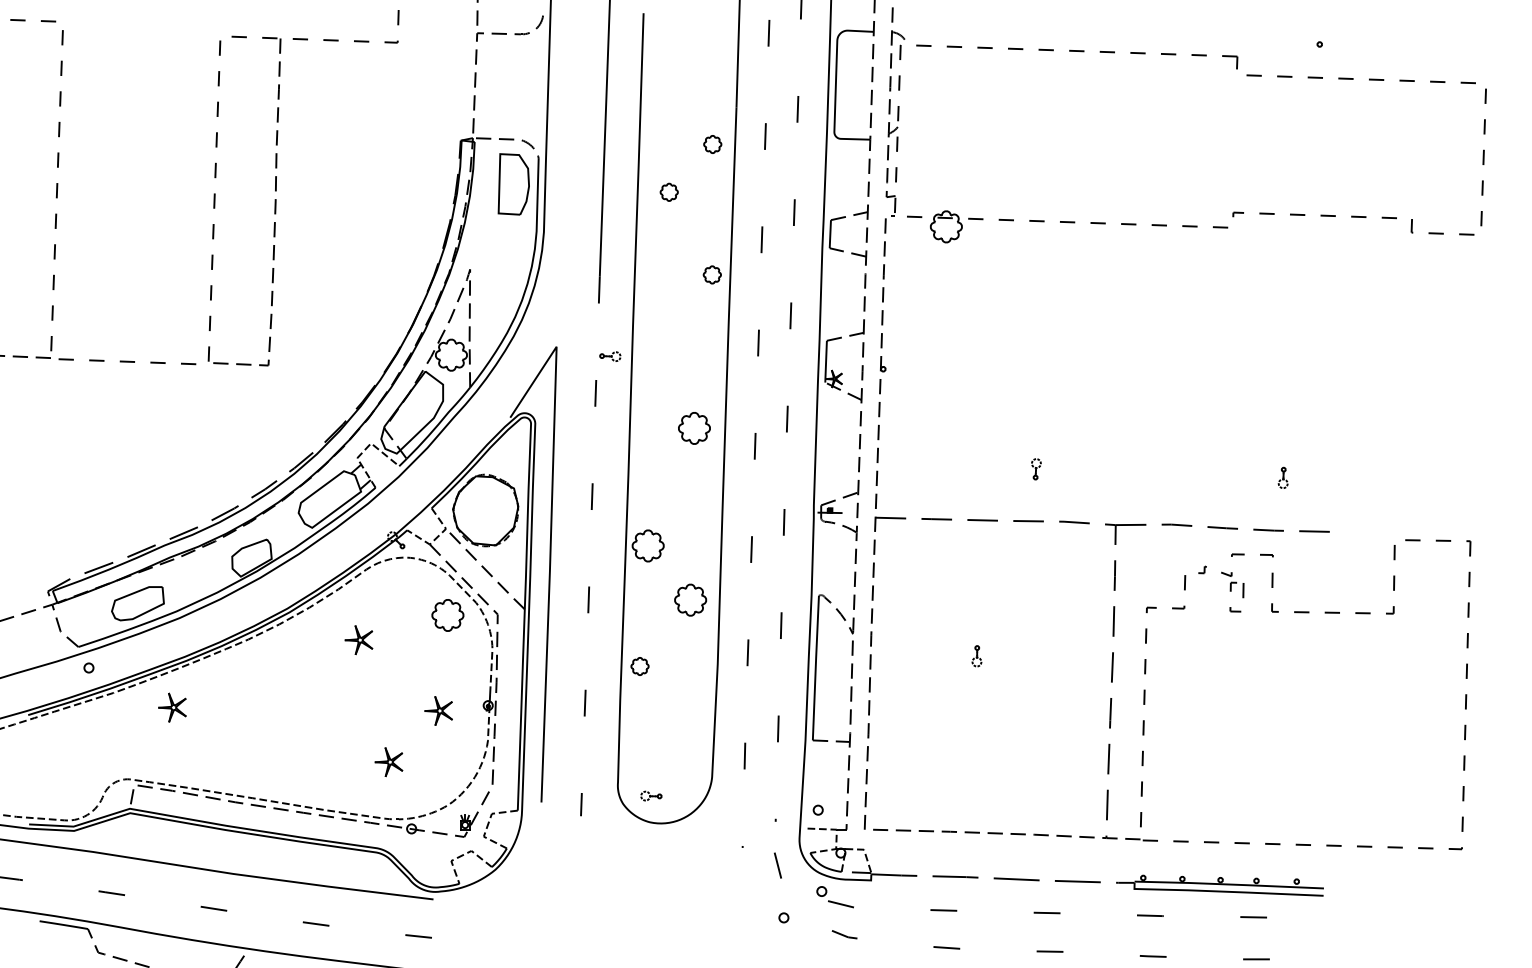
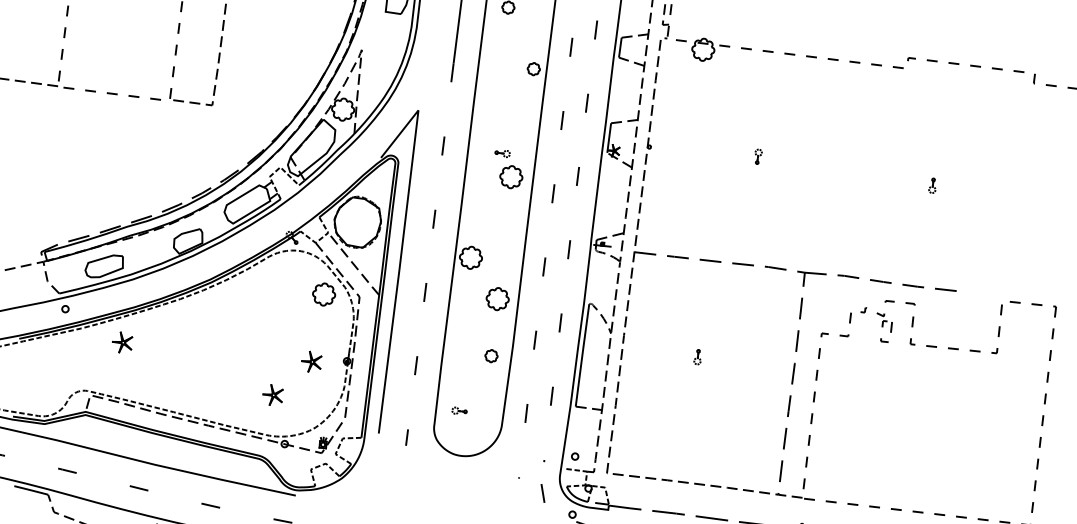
part: (610, 356) -> (502, 153), moved
part: (1036, 469) -> (758, 156), moved
part: (1282, 477) -> (932, 185), moved
part: (358, 640) -> (258, 306), removed
part: (639, 666) -> (491, 356), moved
part: (651, 795) -> (459, 410), moved

